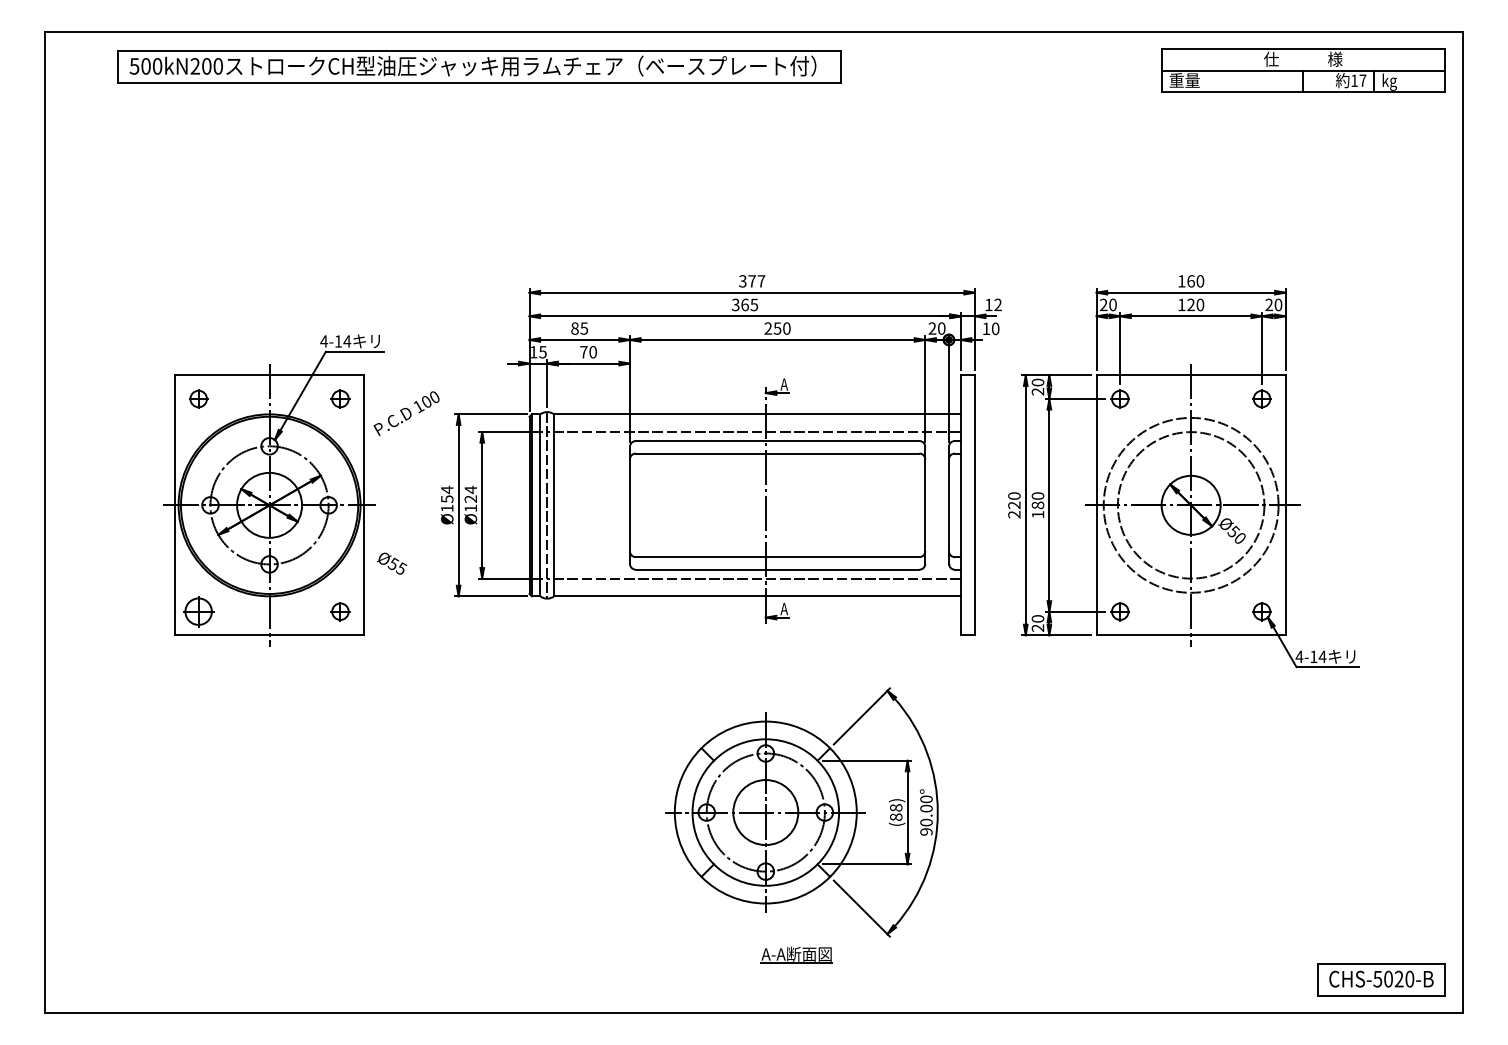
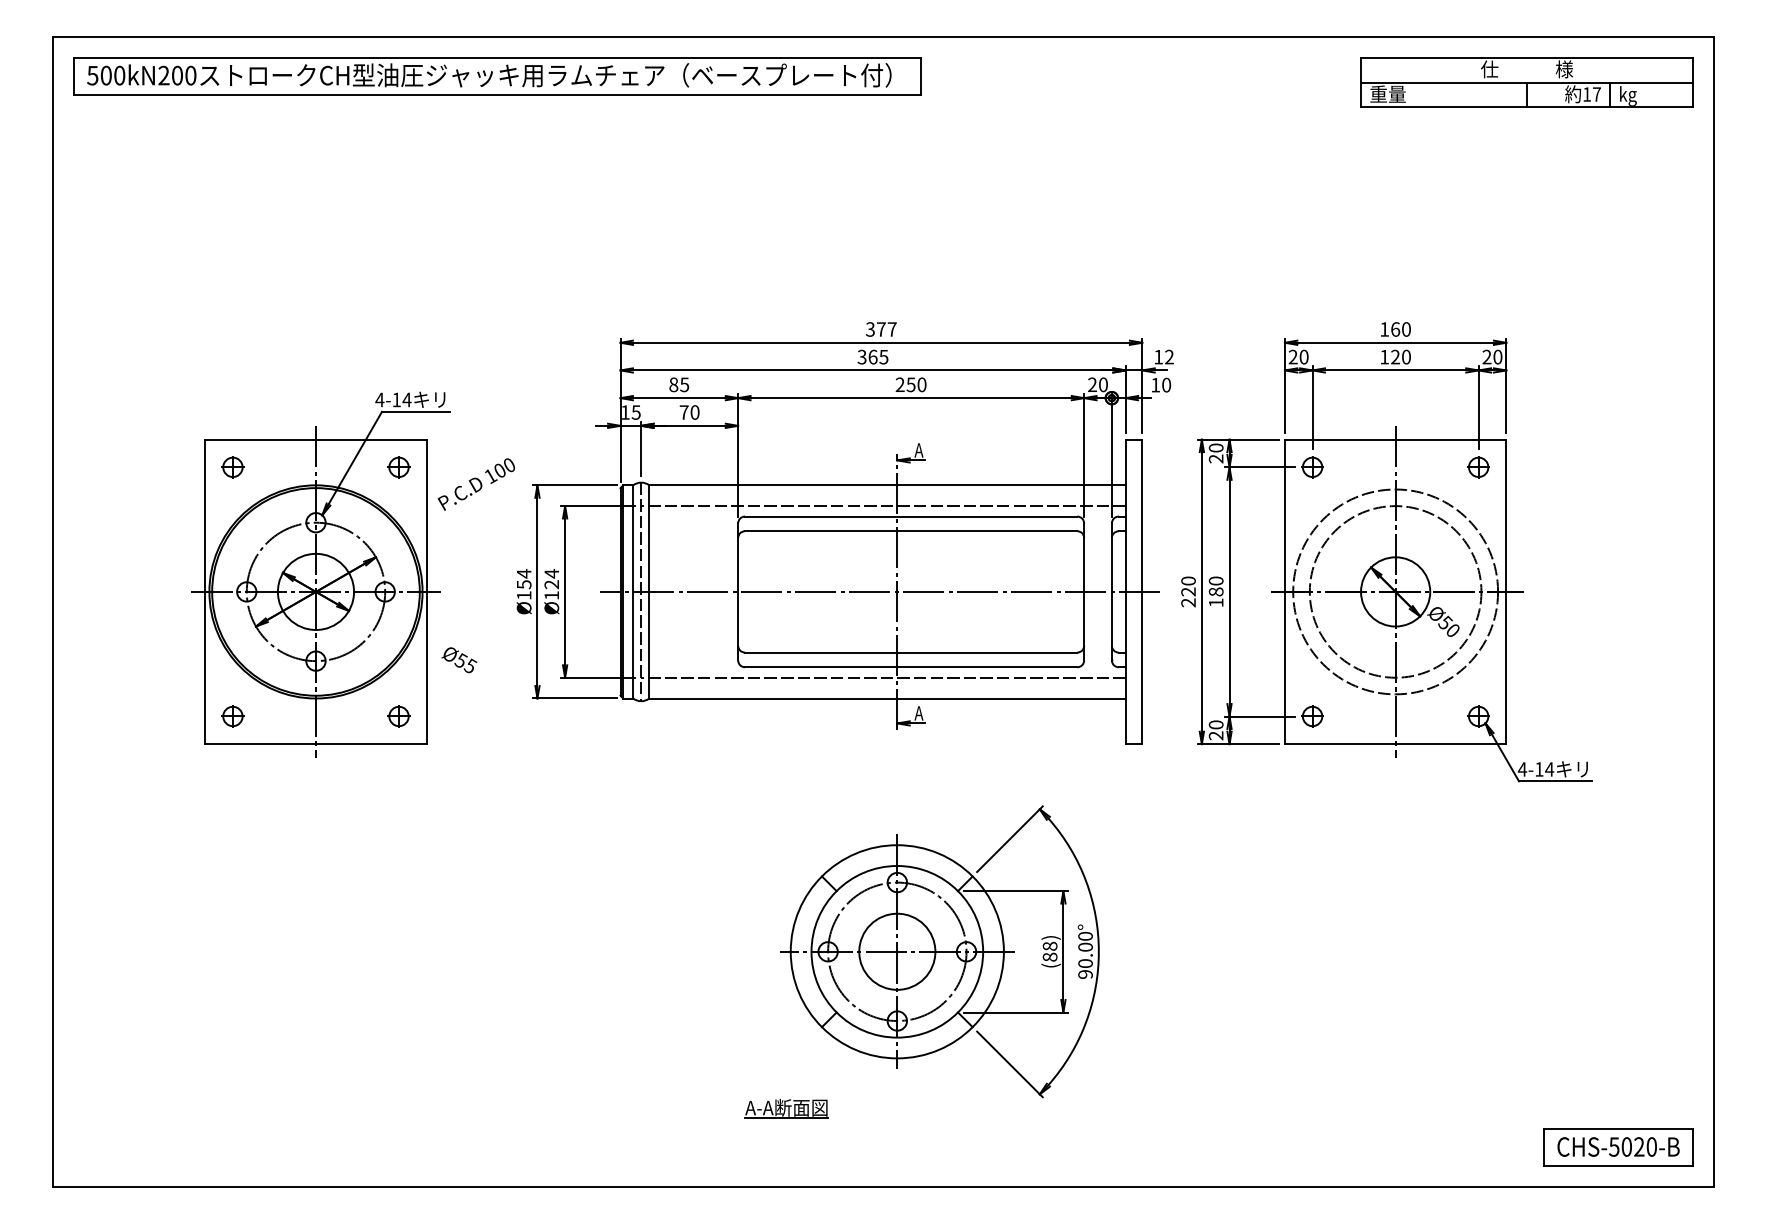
part: (479, 67) -> (497, 76), moved
line: (750, 505) -> (879, 591), added
part: (198, 611) -> (232, 716), size x0.62
part: (796, 954) -> (786, 1108), moved

